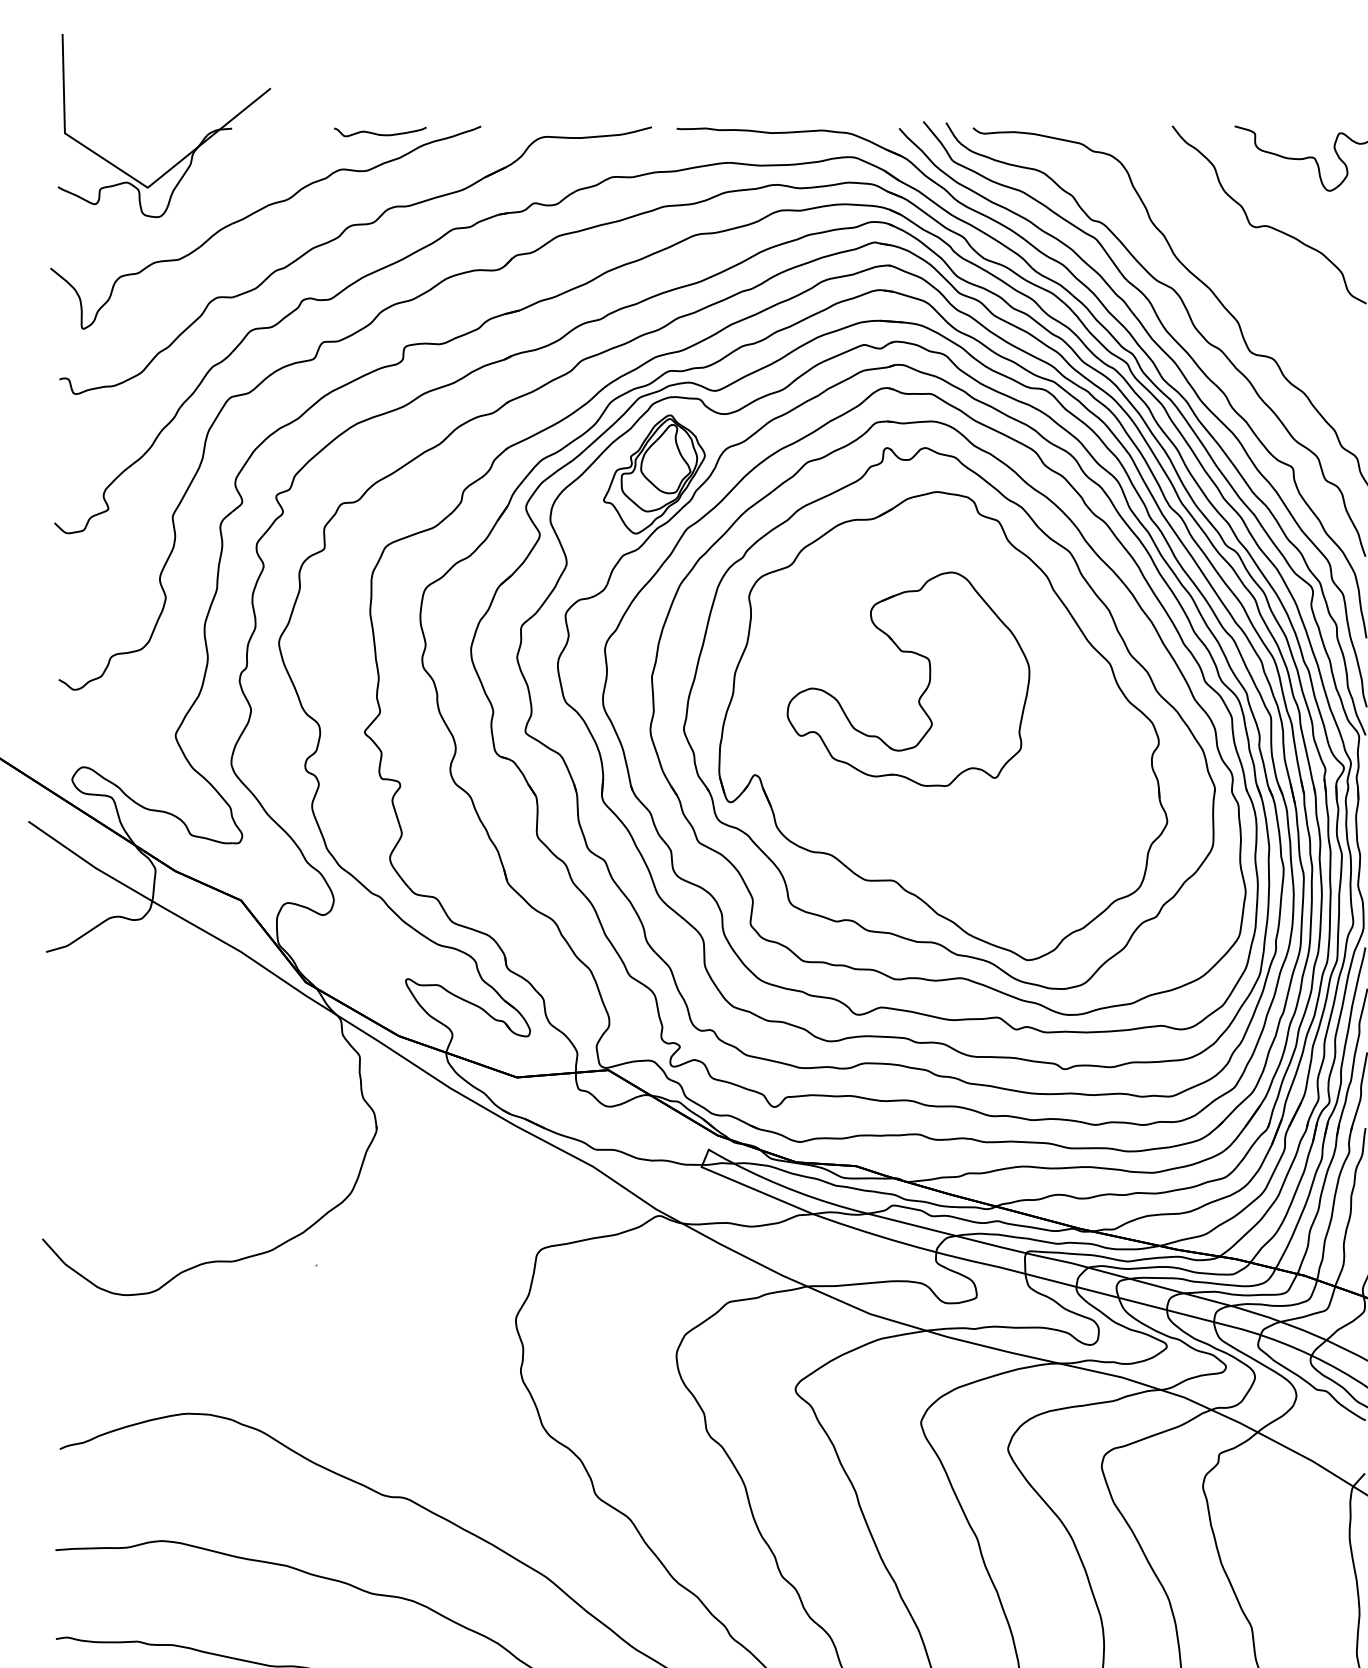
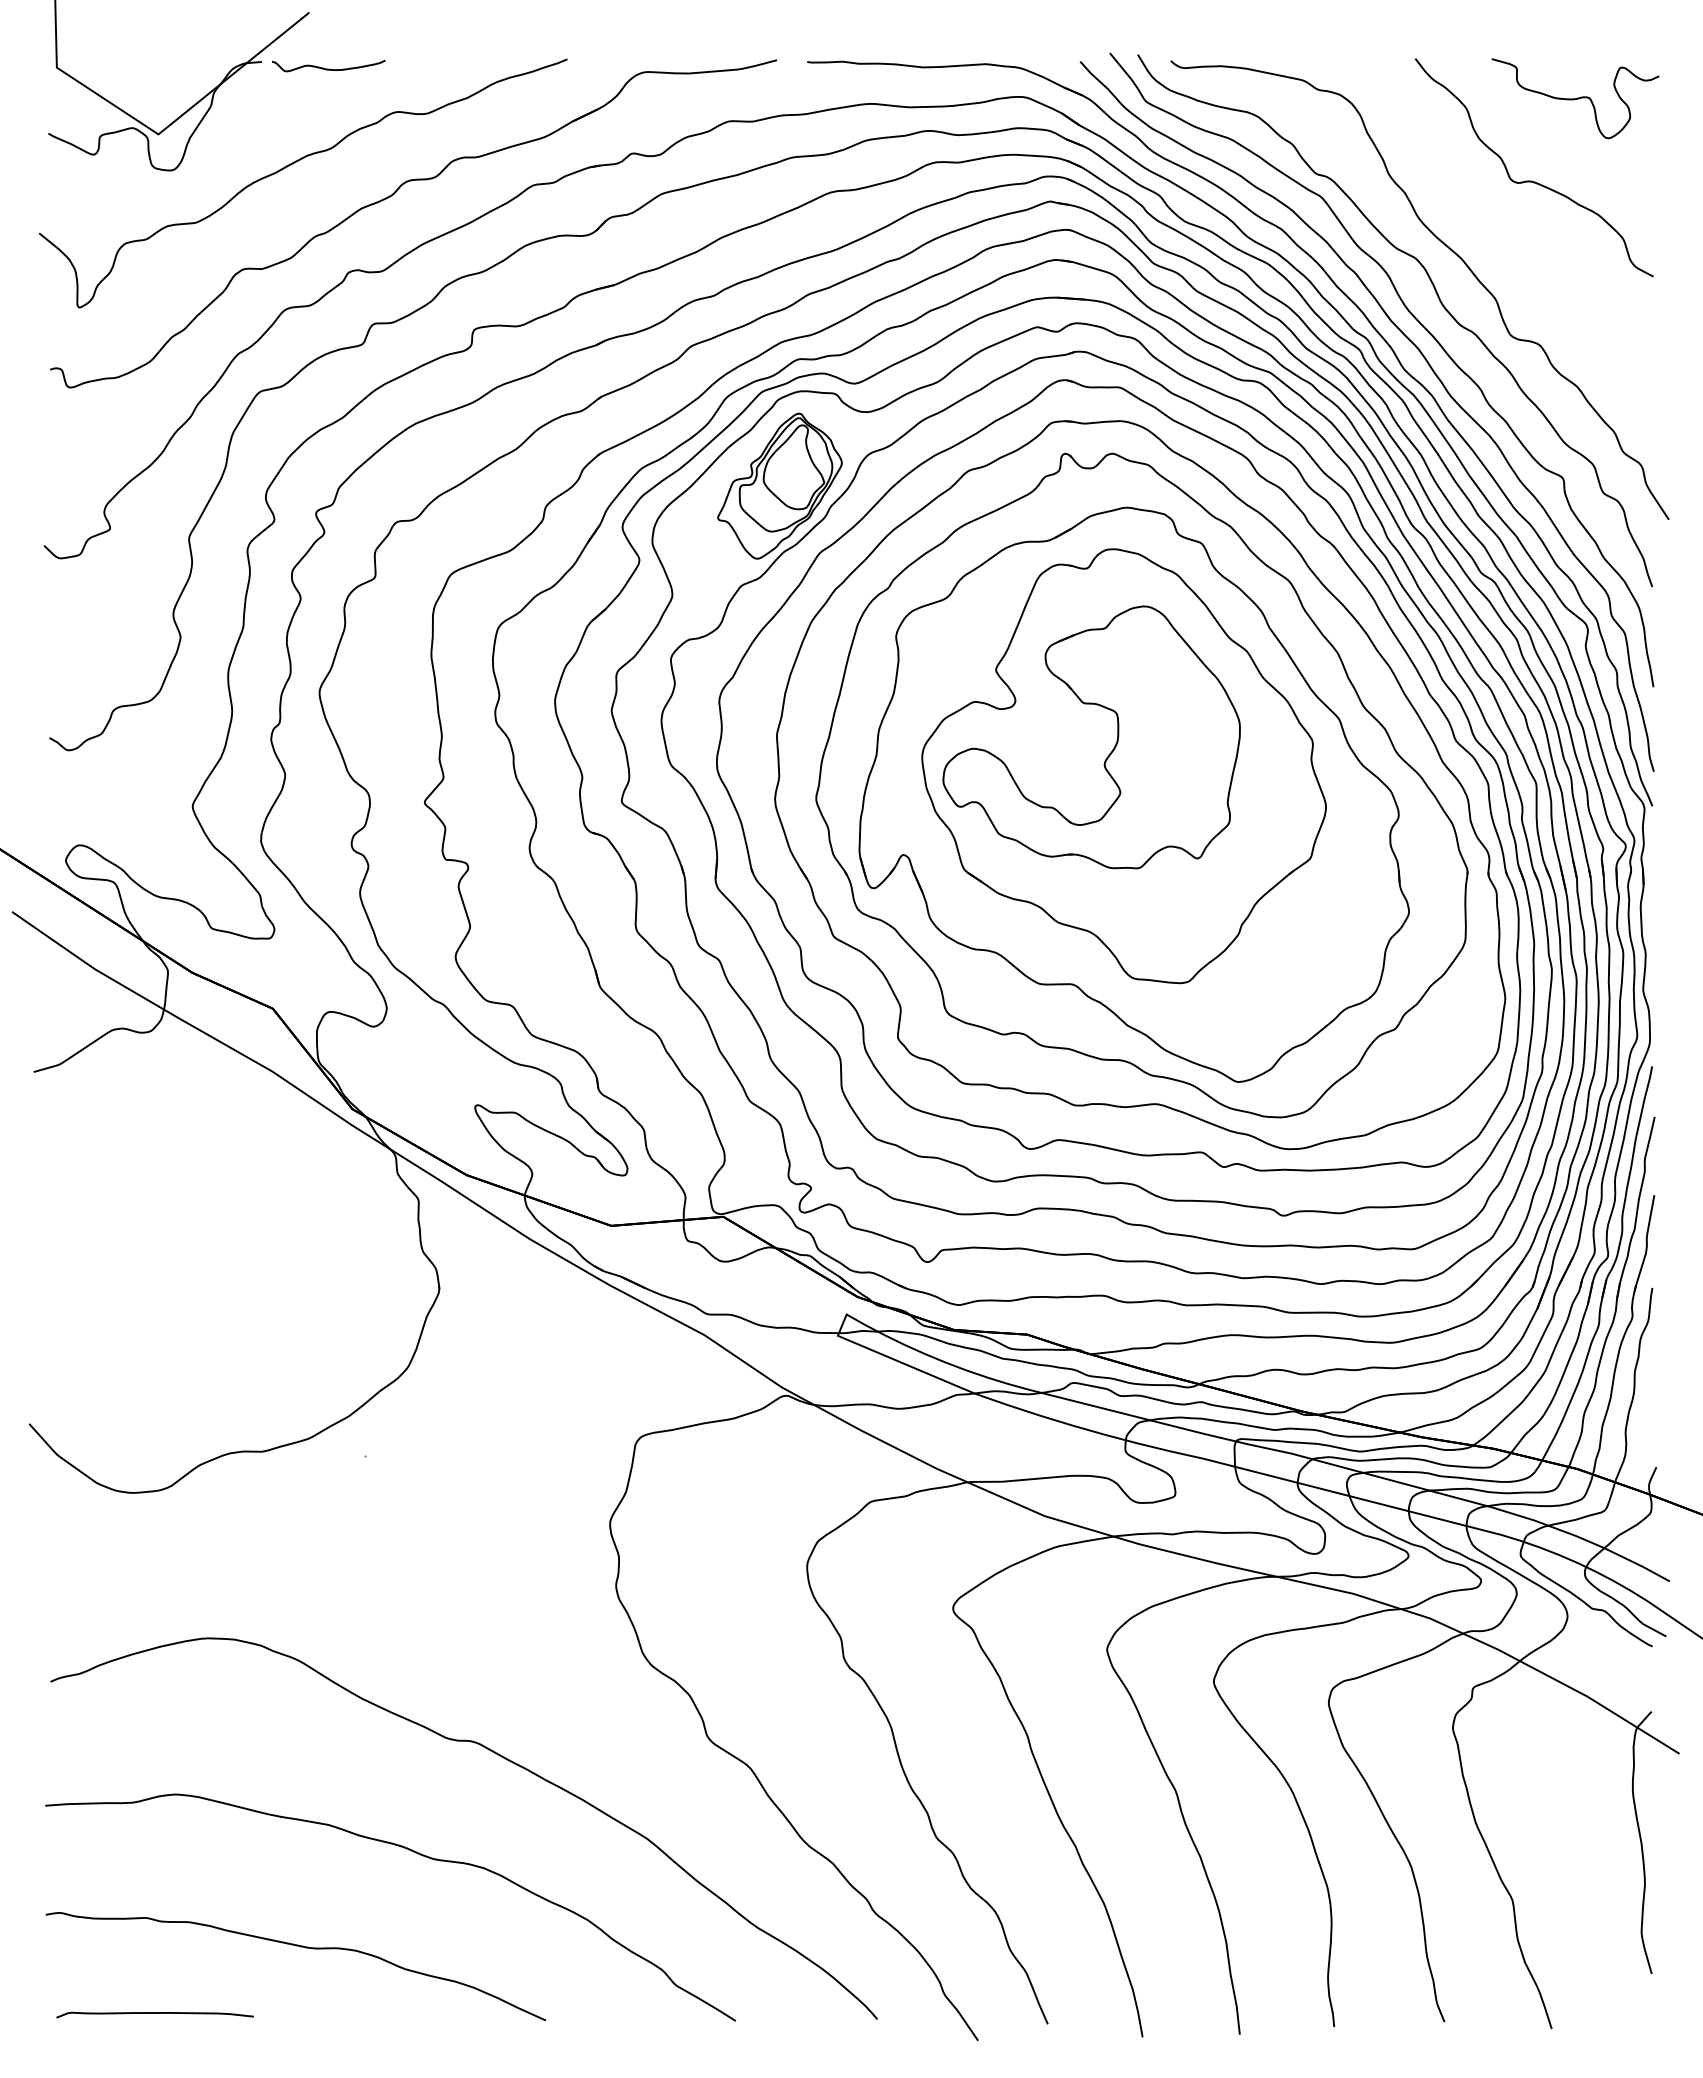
curve: (380, 133) -> (328, 68), moved
part: (934, 703) -> (1123, 766), added

